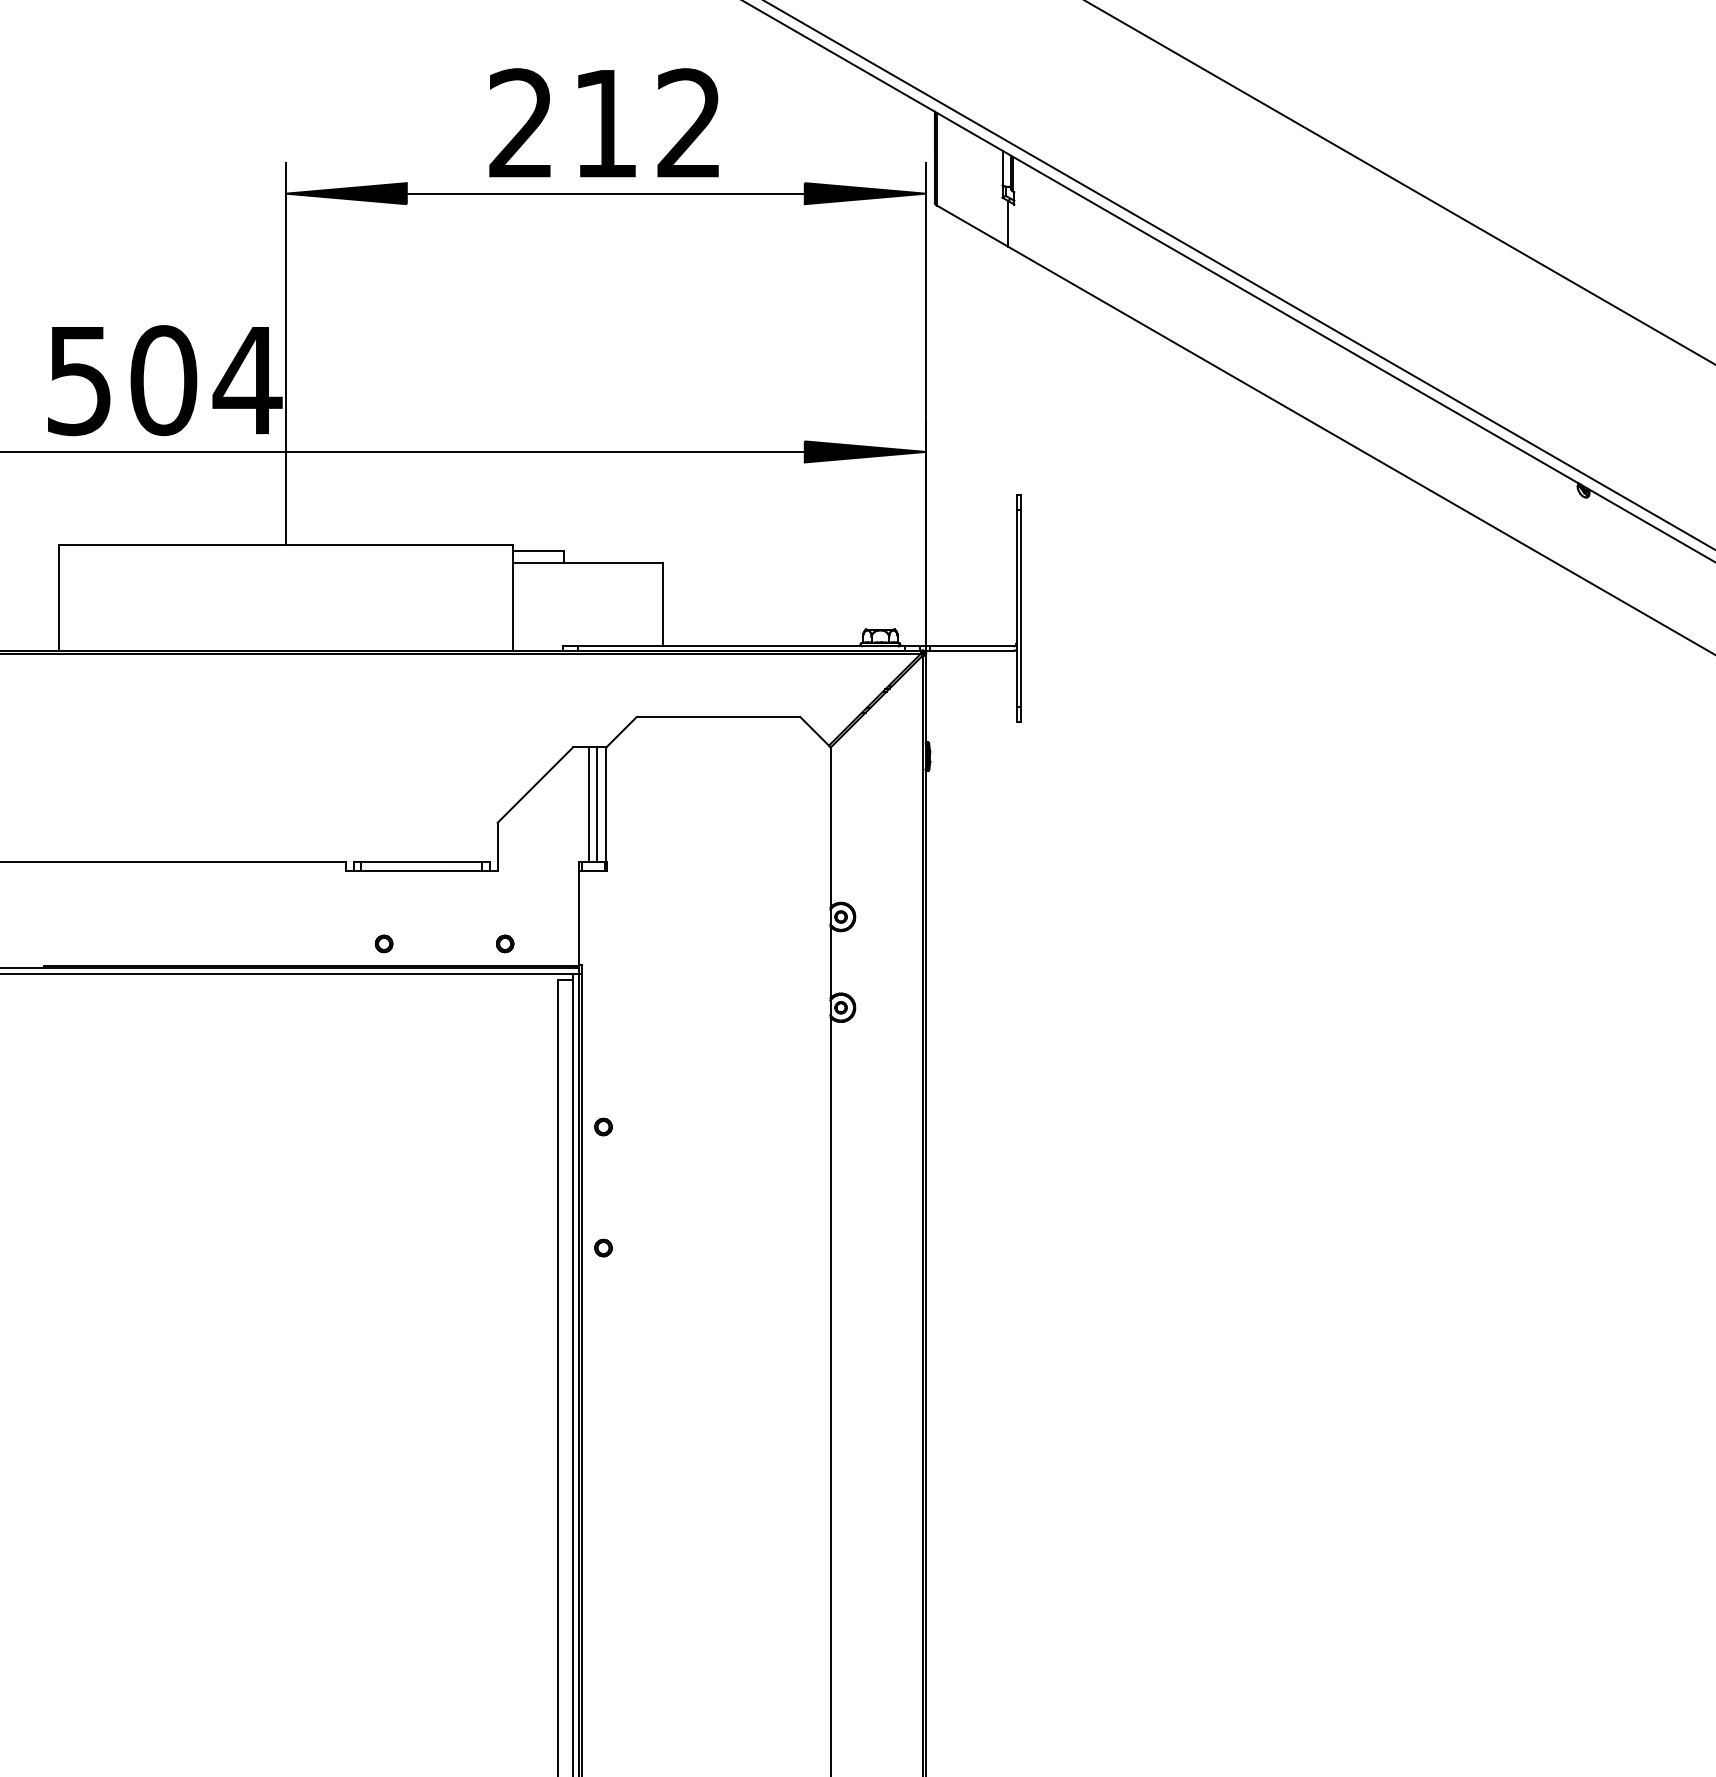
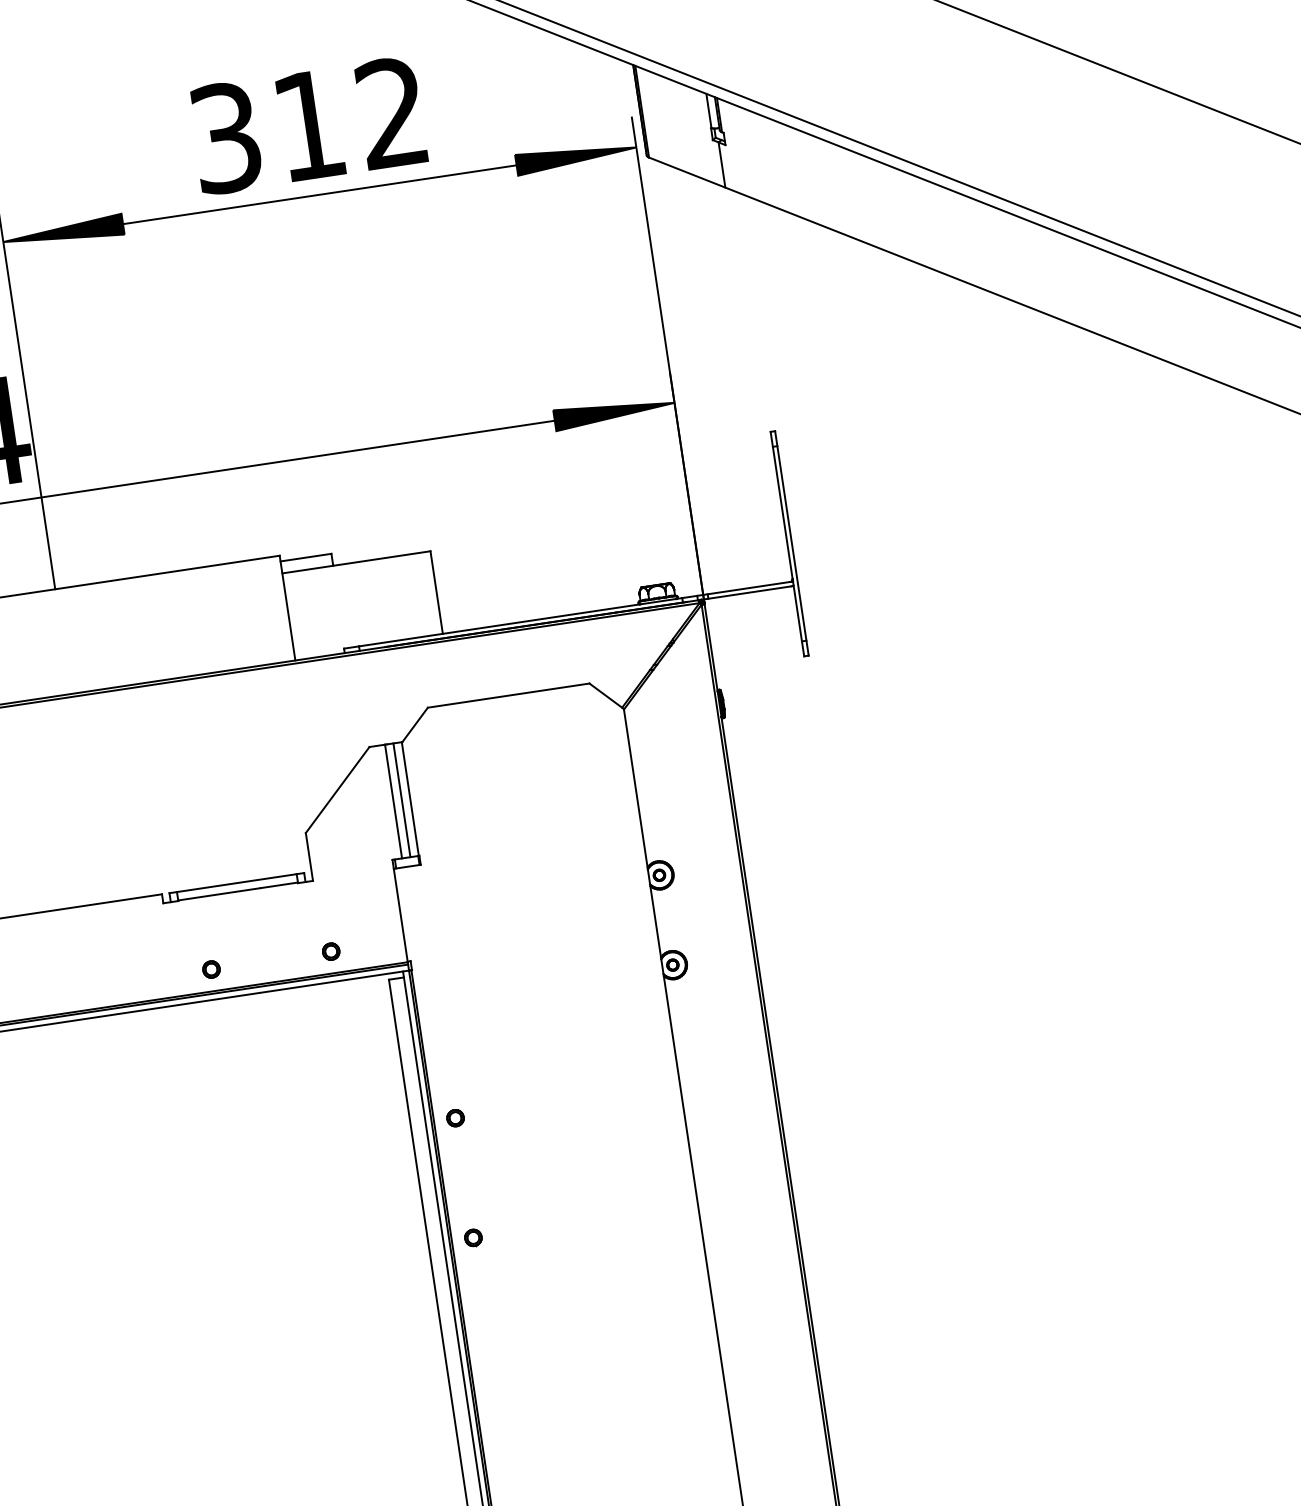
text: (521, 123) -> (226, 137), 212 -> 312

